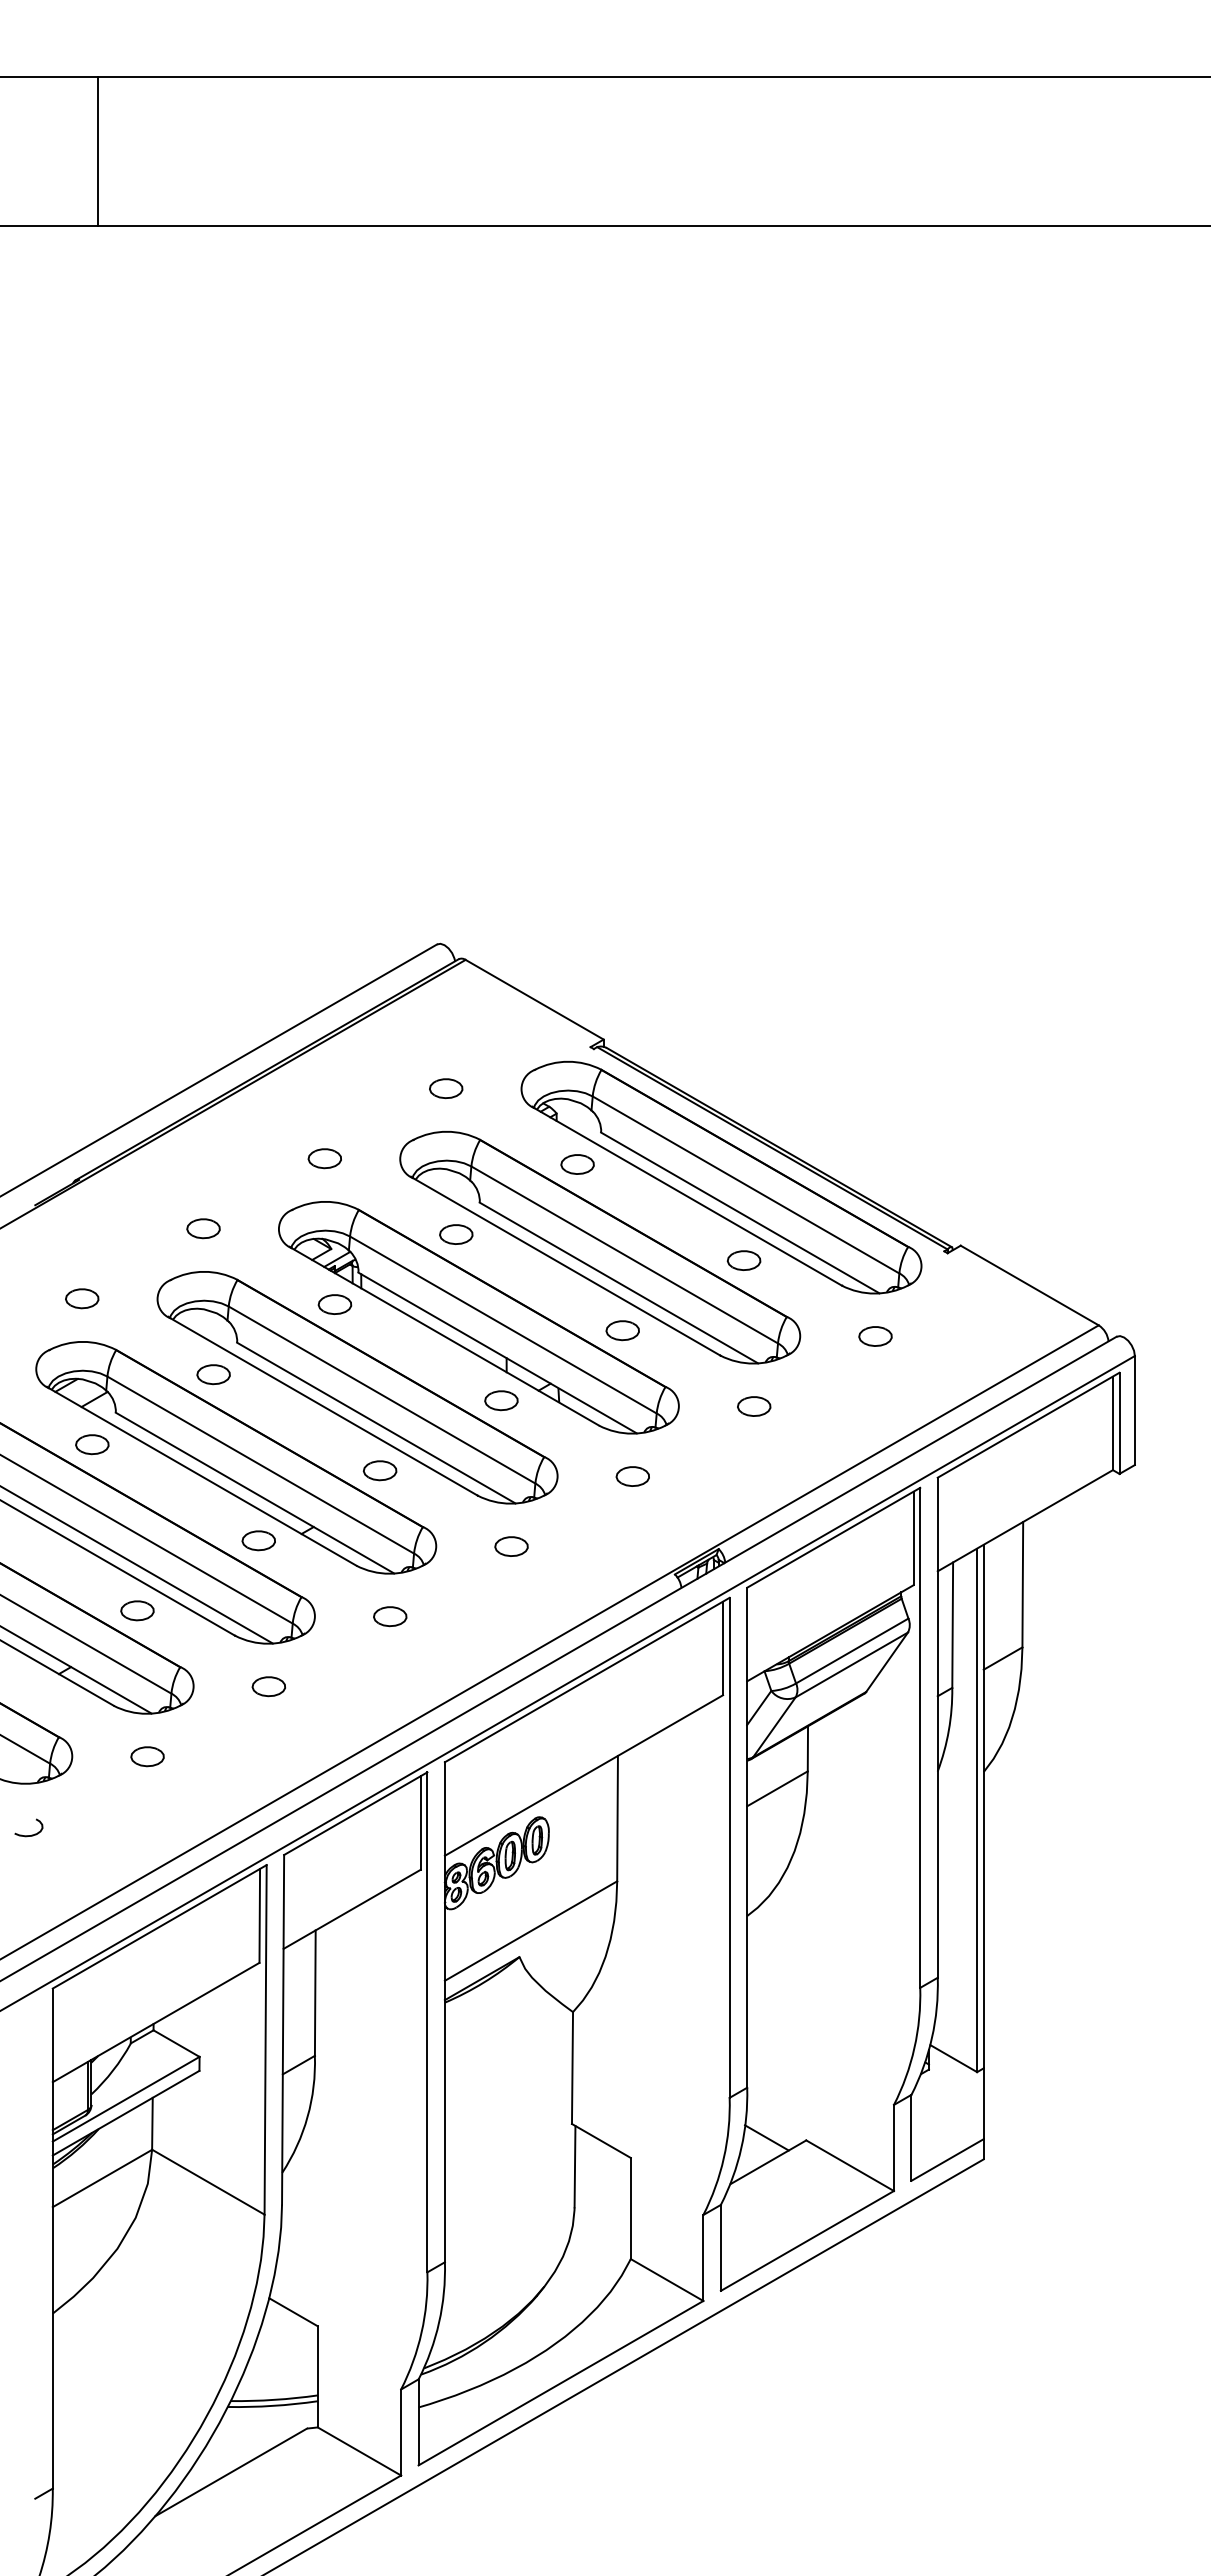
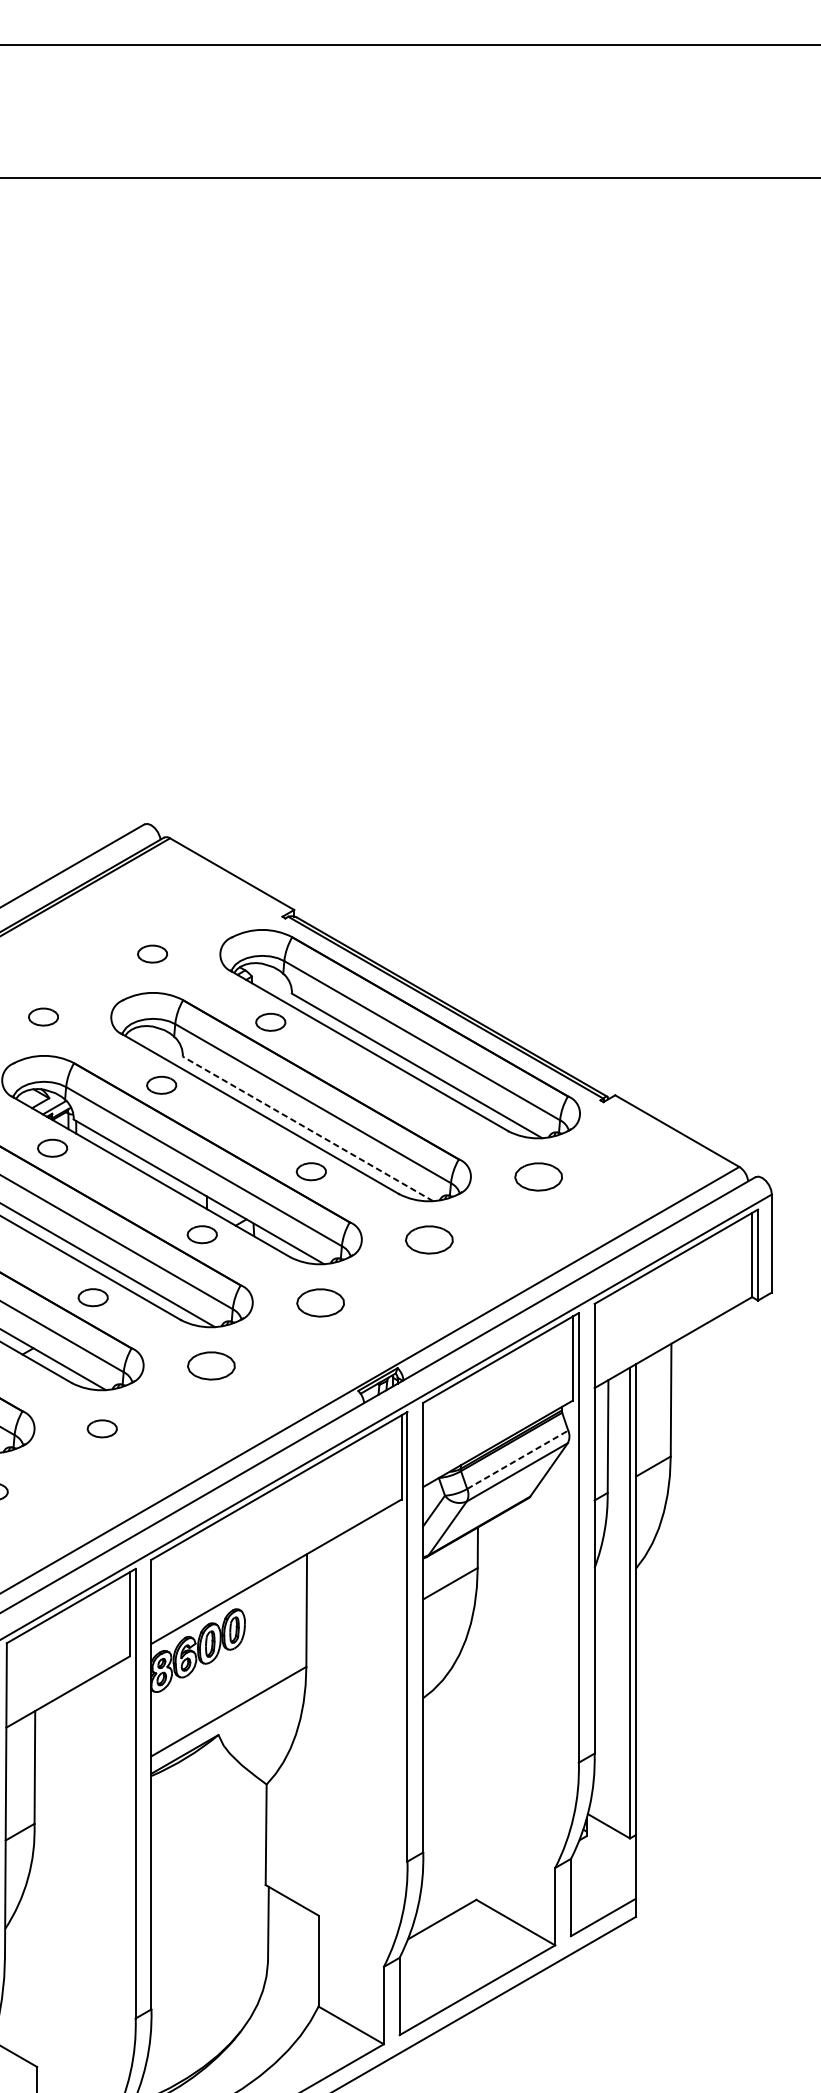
part: (743, 1260) -> (419, 1108), removed
line: (618, 1282) -> (307, 1128), solid -> dashed
part: (875, 1336) -> (538, 1176), size x1.6
part: (754, 1406) -> (429, 1239), size x1.6
part: (632, 1476) -> (320, 1302), size x1.6
part: (511, 1546) -> (211, 1365), size x1.6
line: (852, 1651) -> (517, 1460), solid -> dashed
line: (766, 2137) -> (440, 1897), removed

